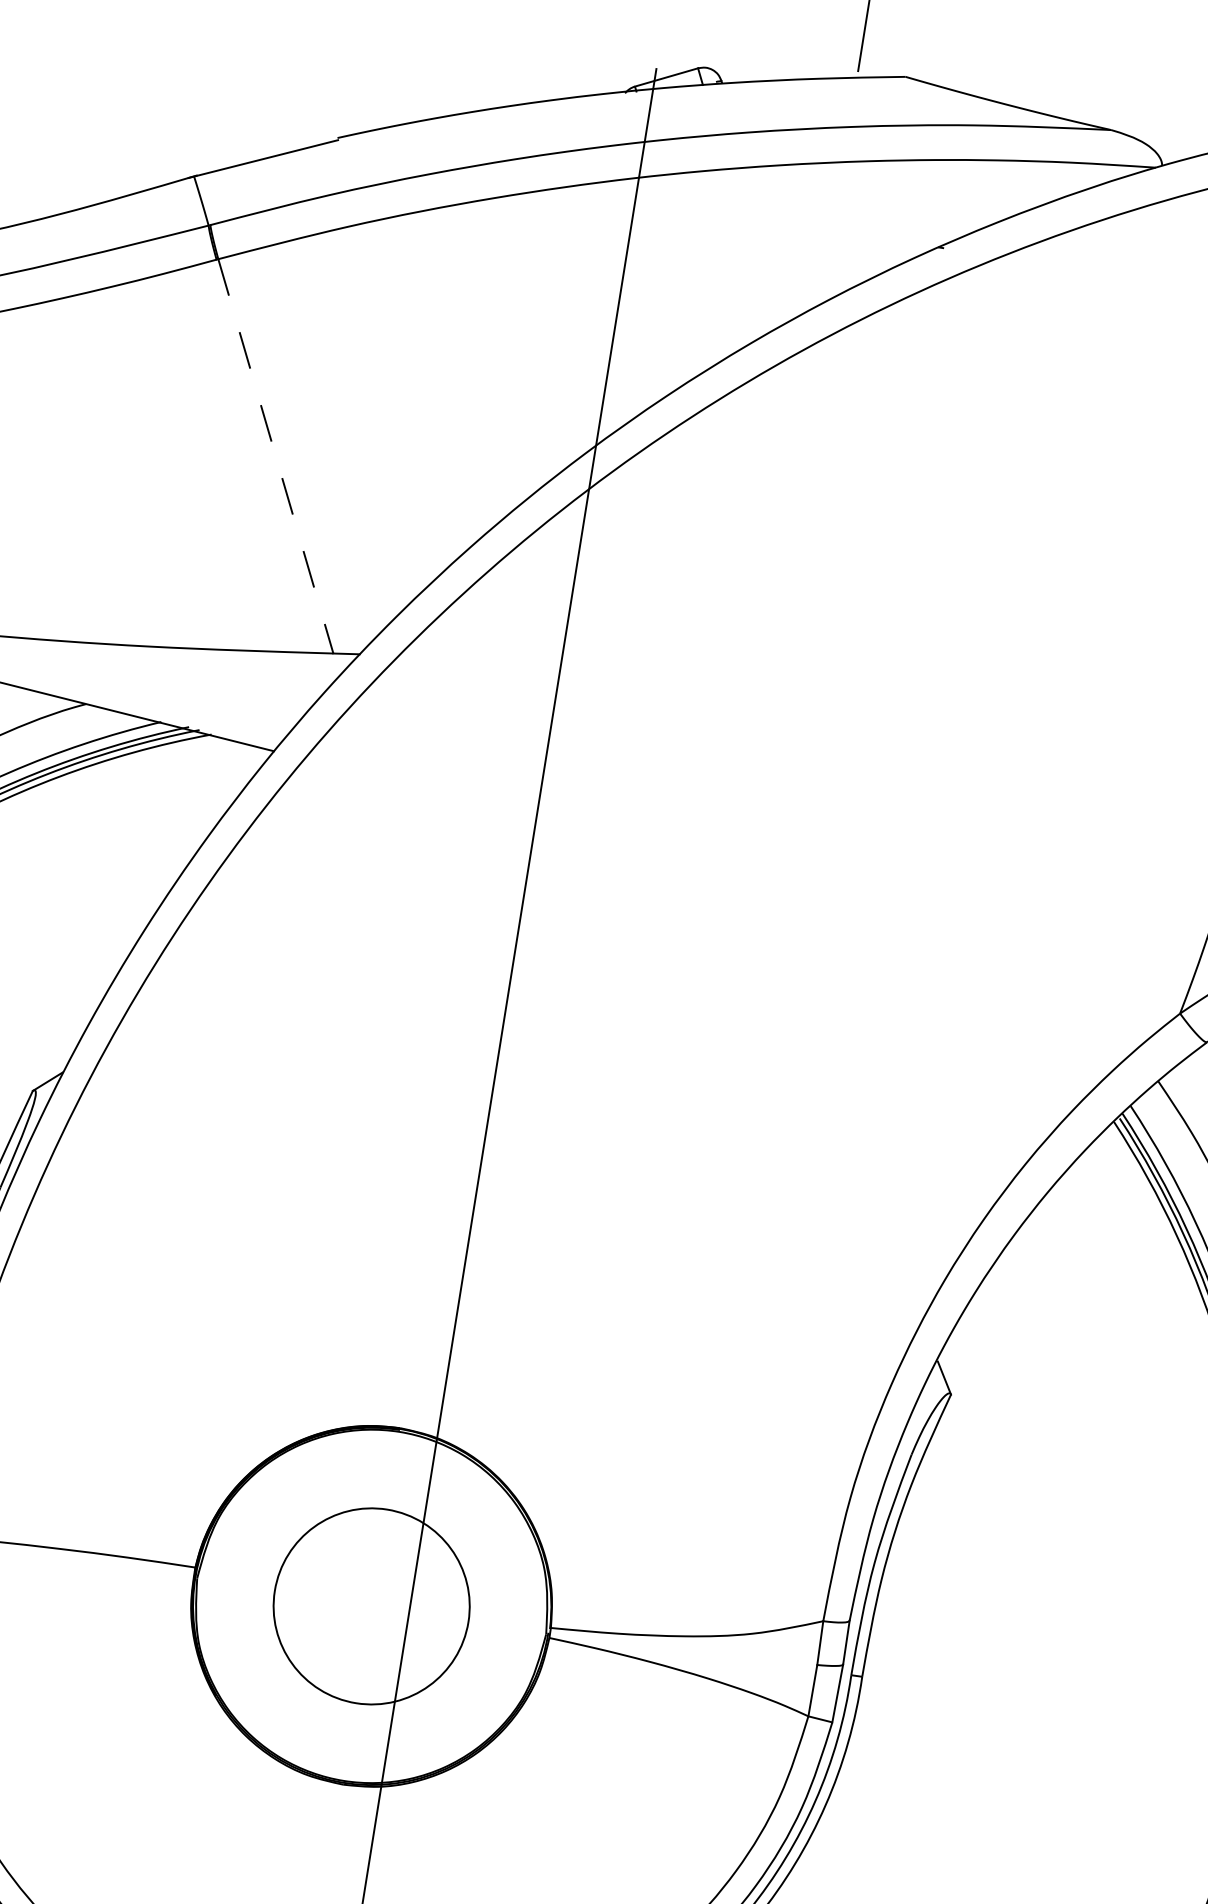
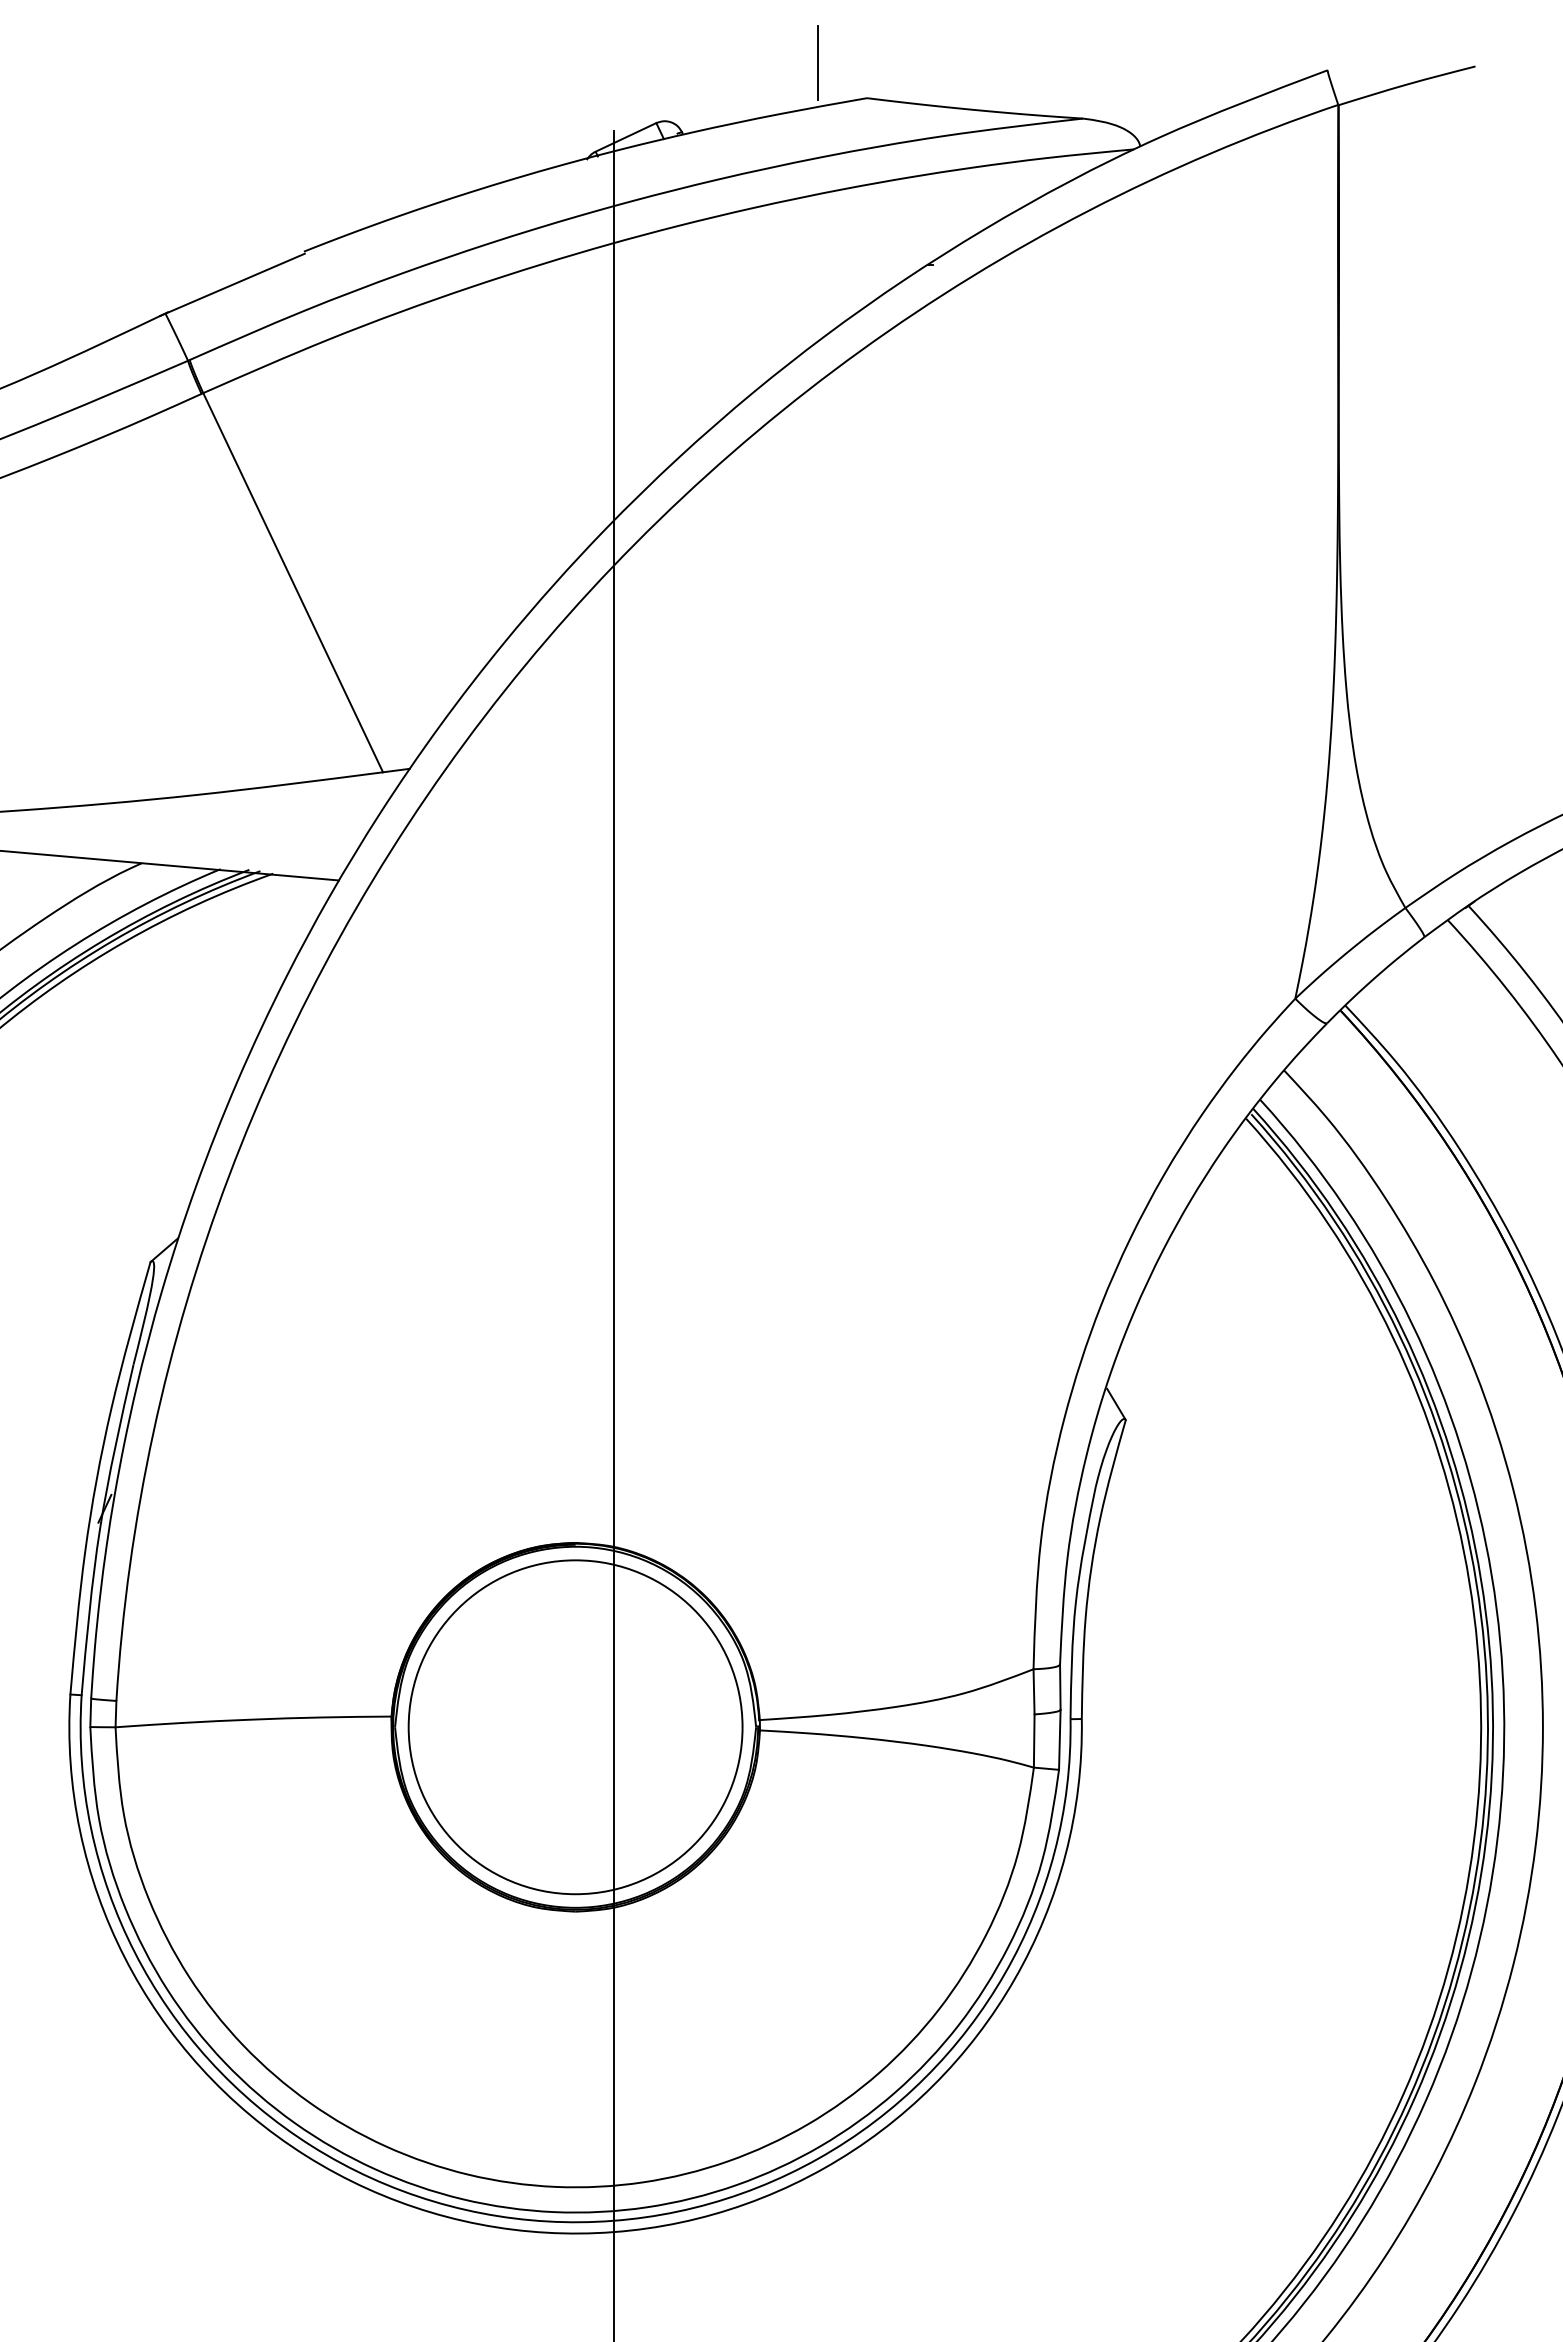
line: (276, 456) -> (293, 582), dashed -> solid
circle: (371, 1606) -> (575, 1727), size x1.67

